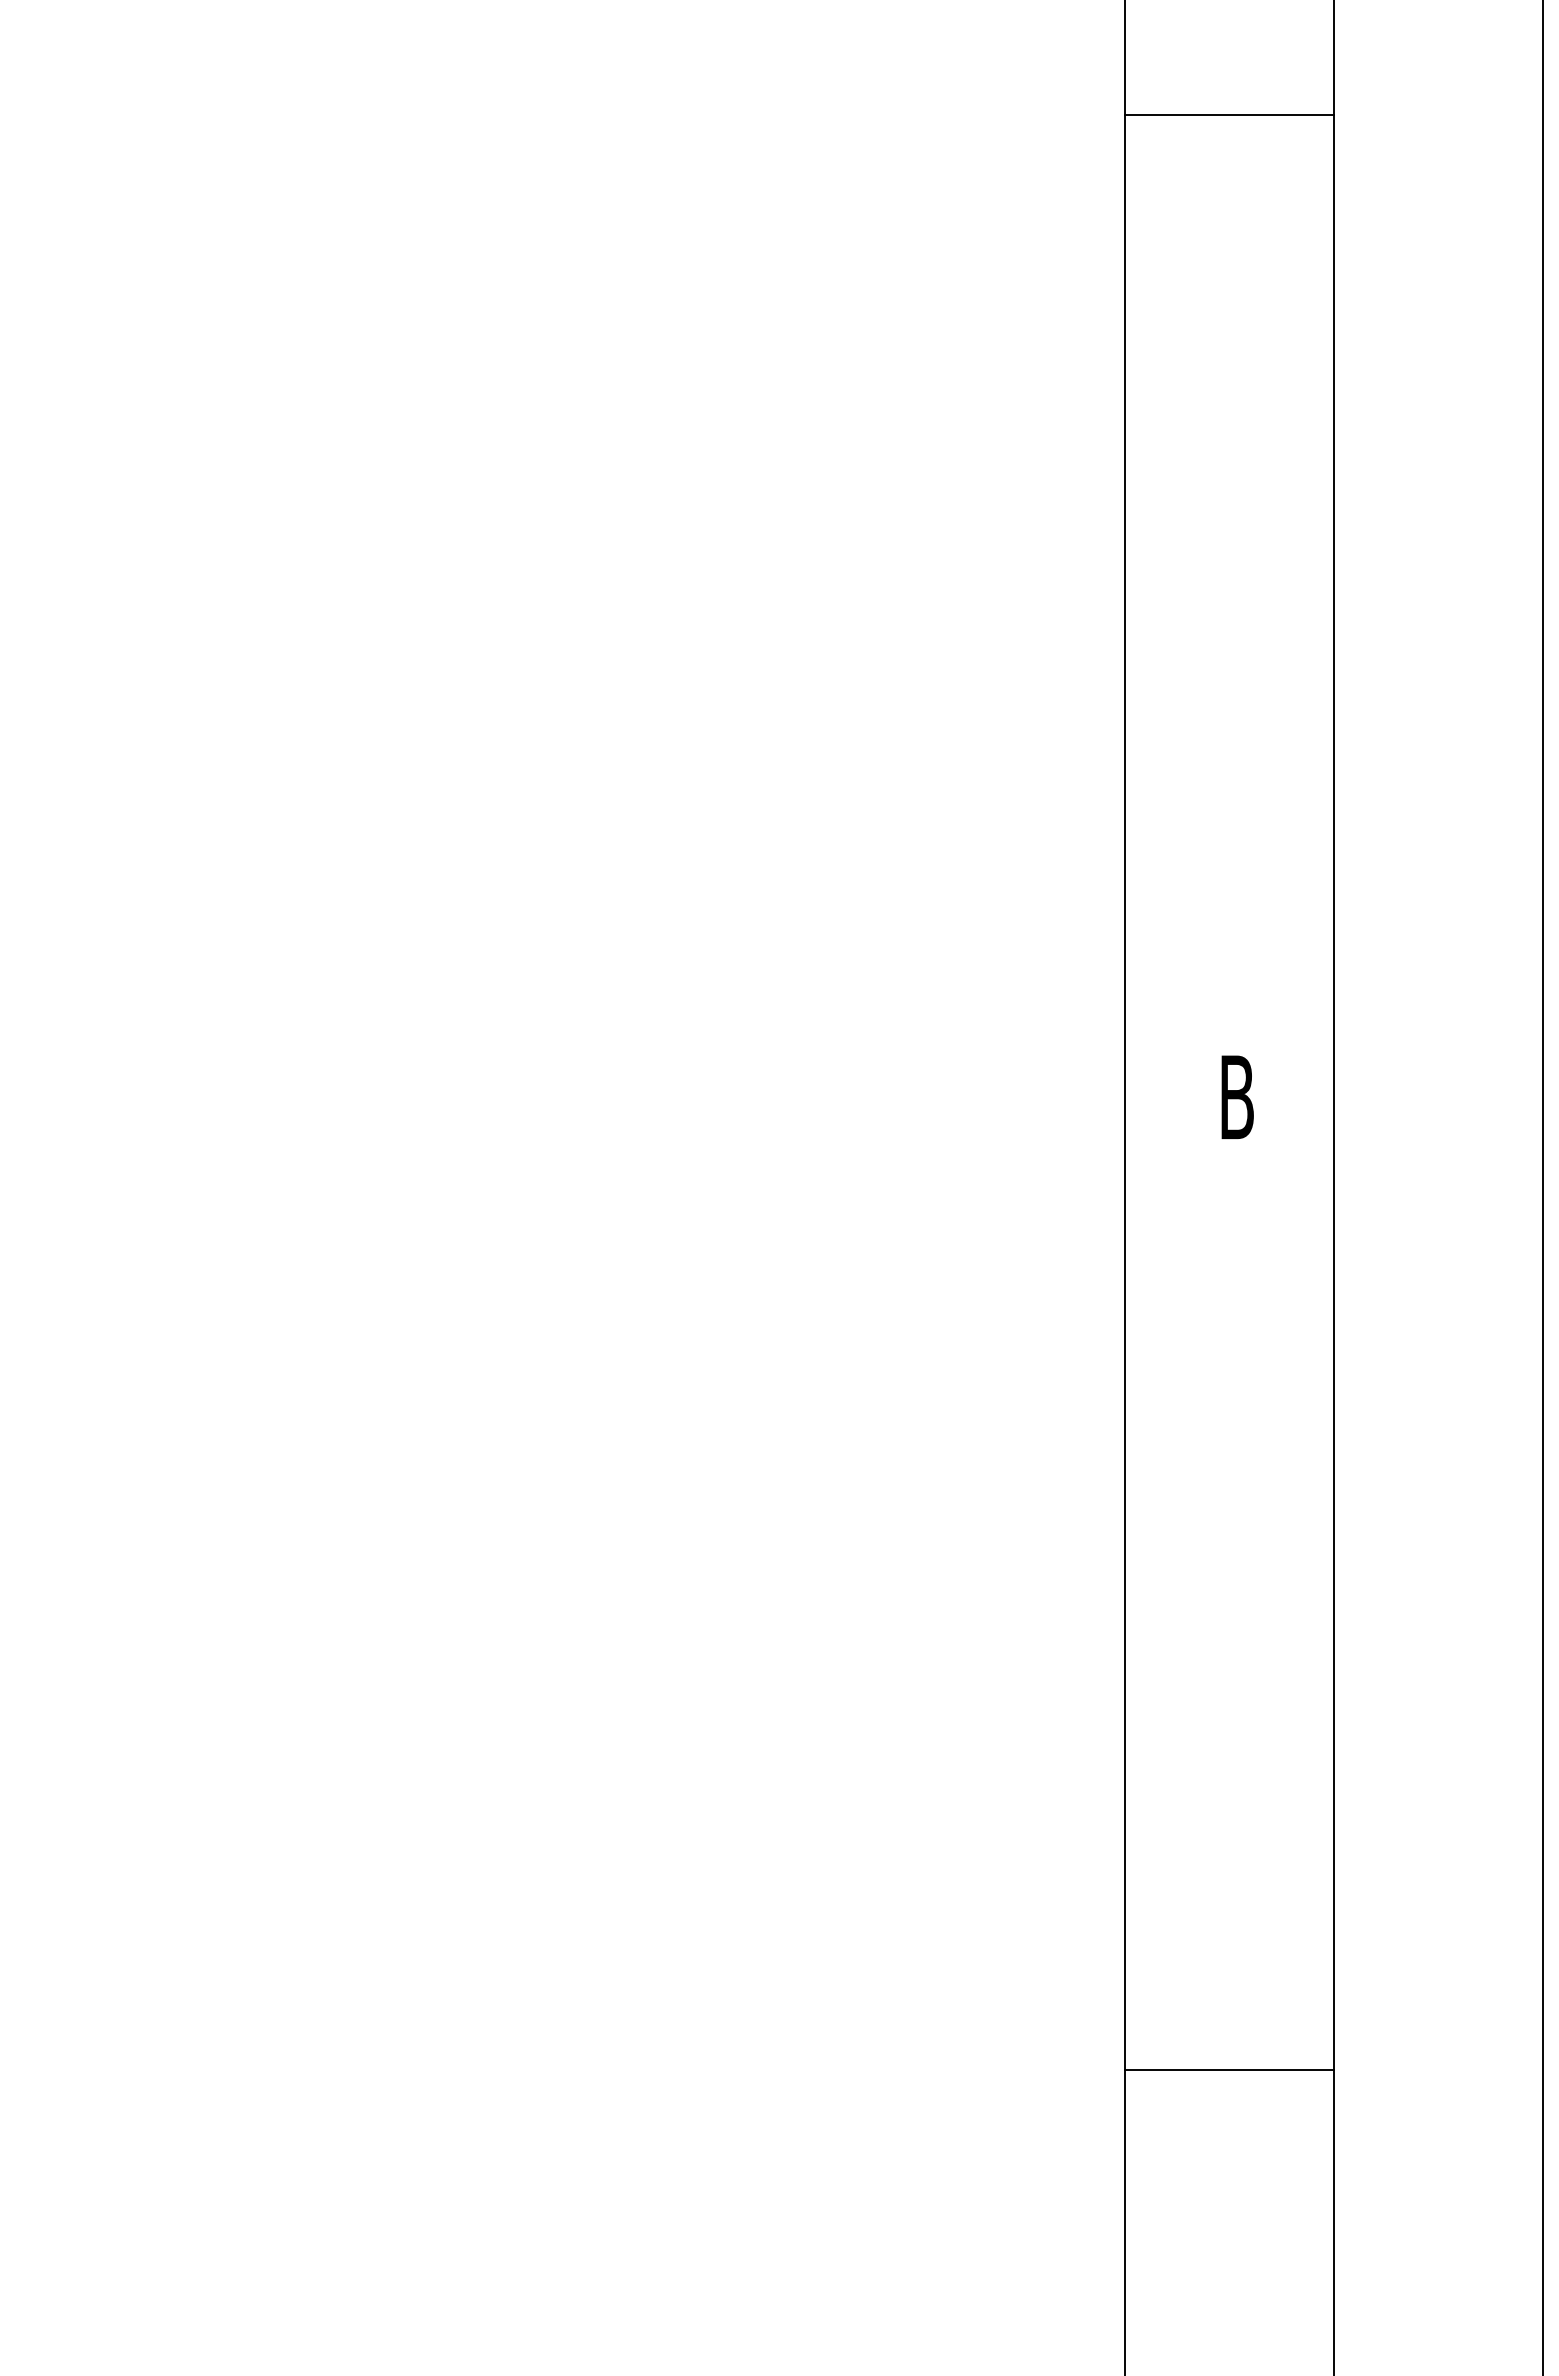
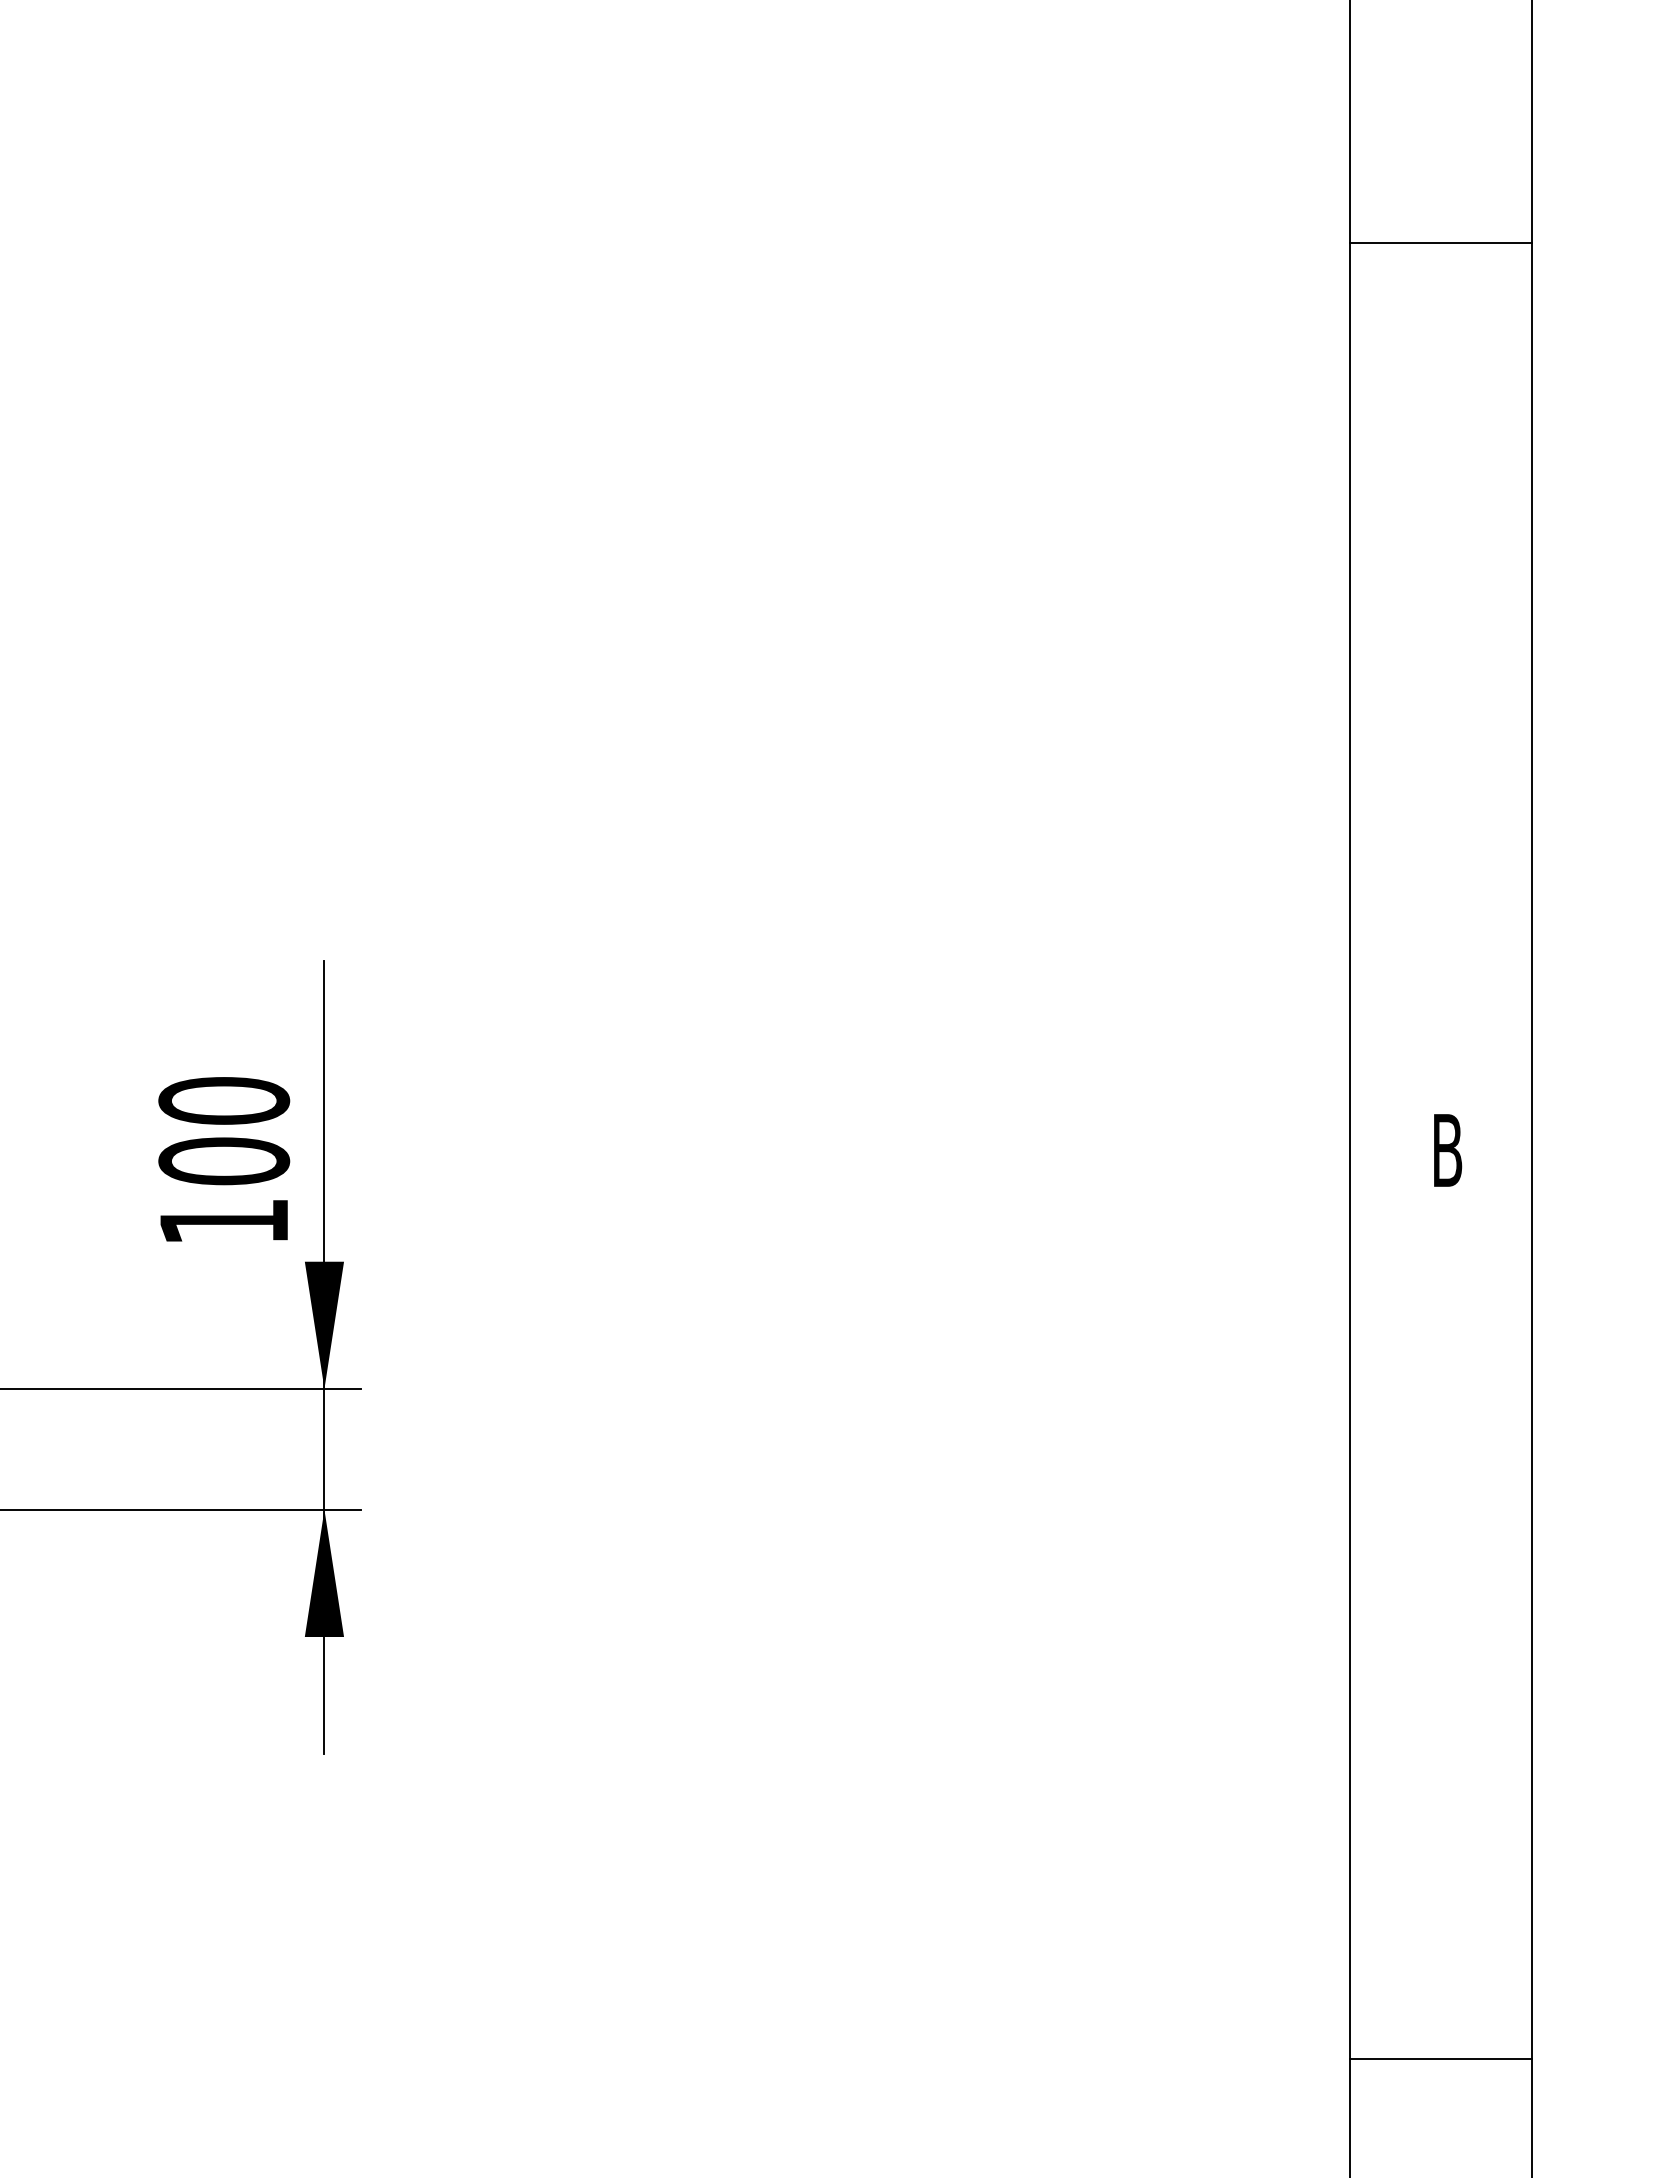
line: (1229, 115) -> (1440, 242), moved
line: (1229, 2070) -> (1440, 2059), moved

